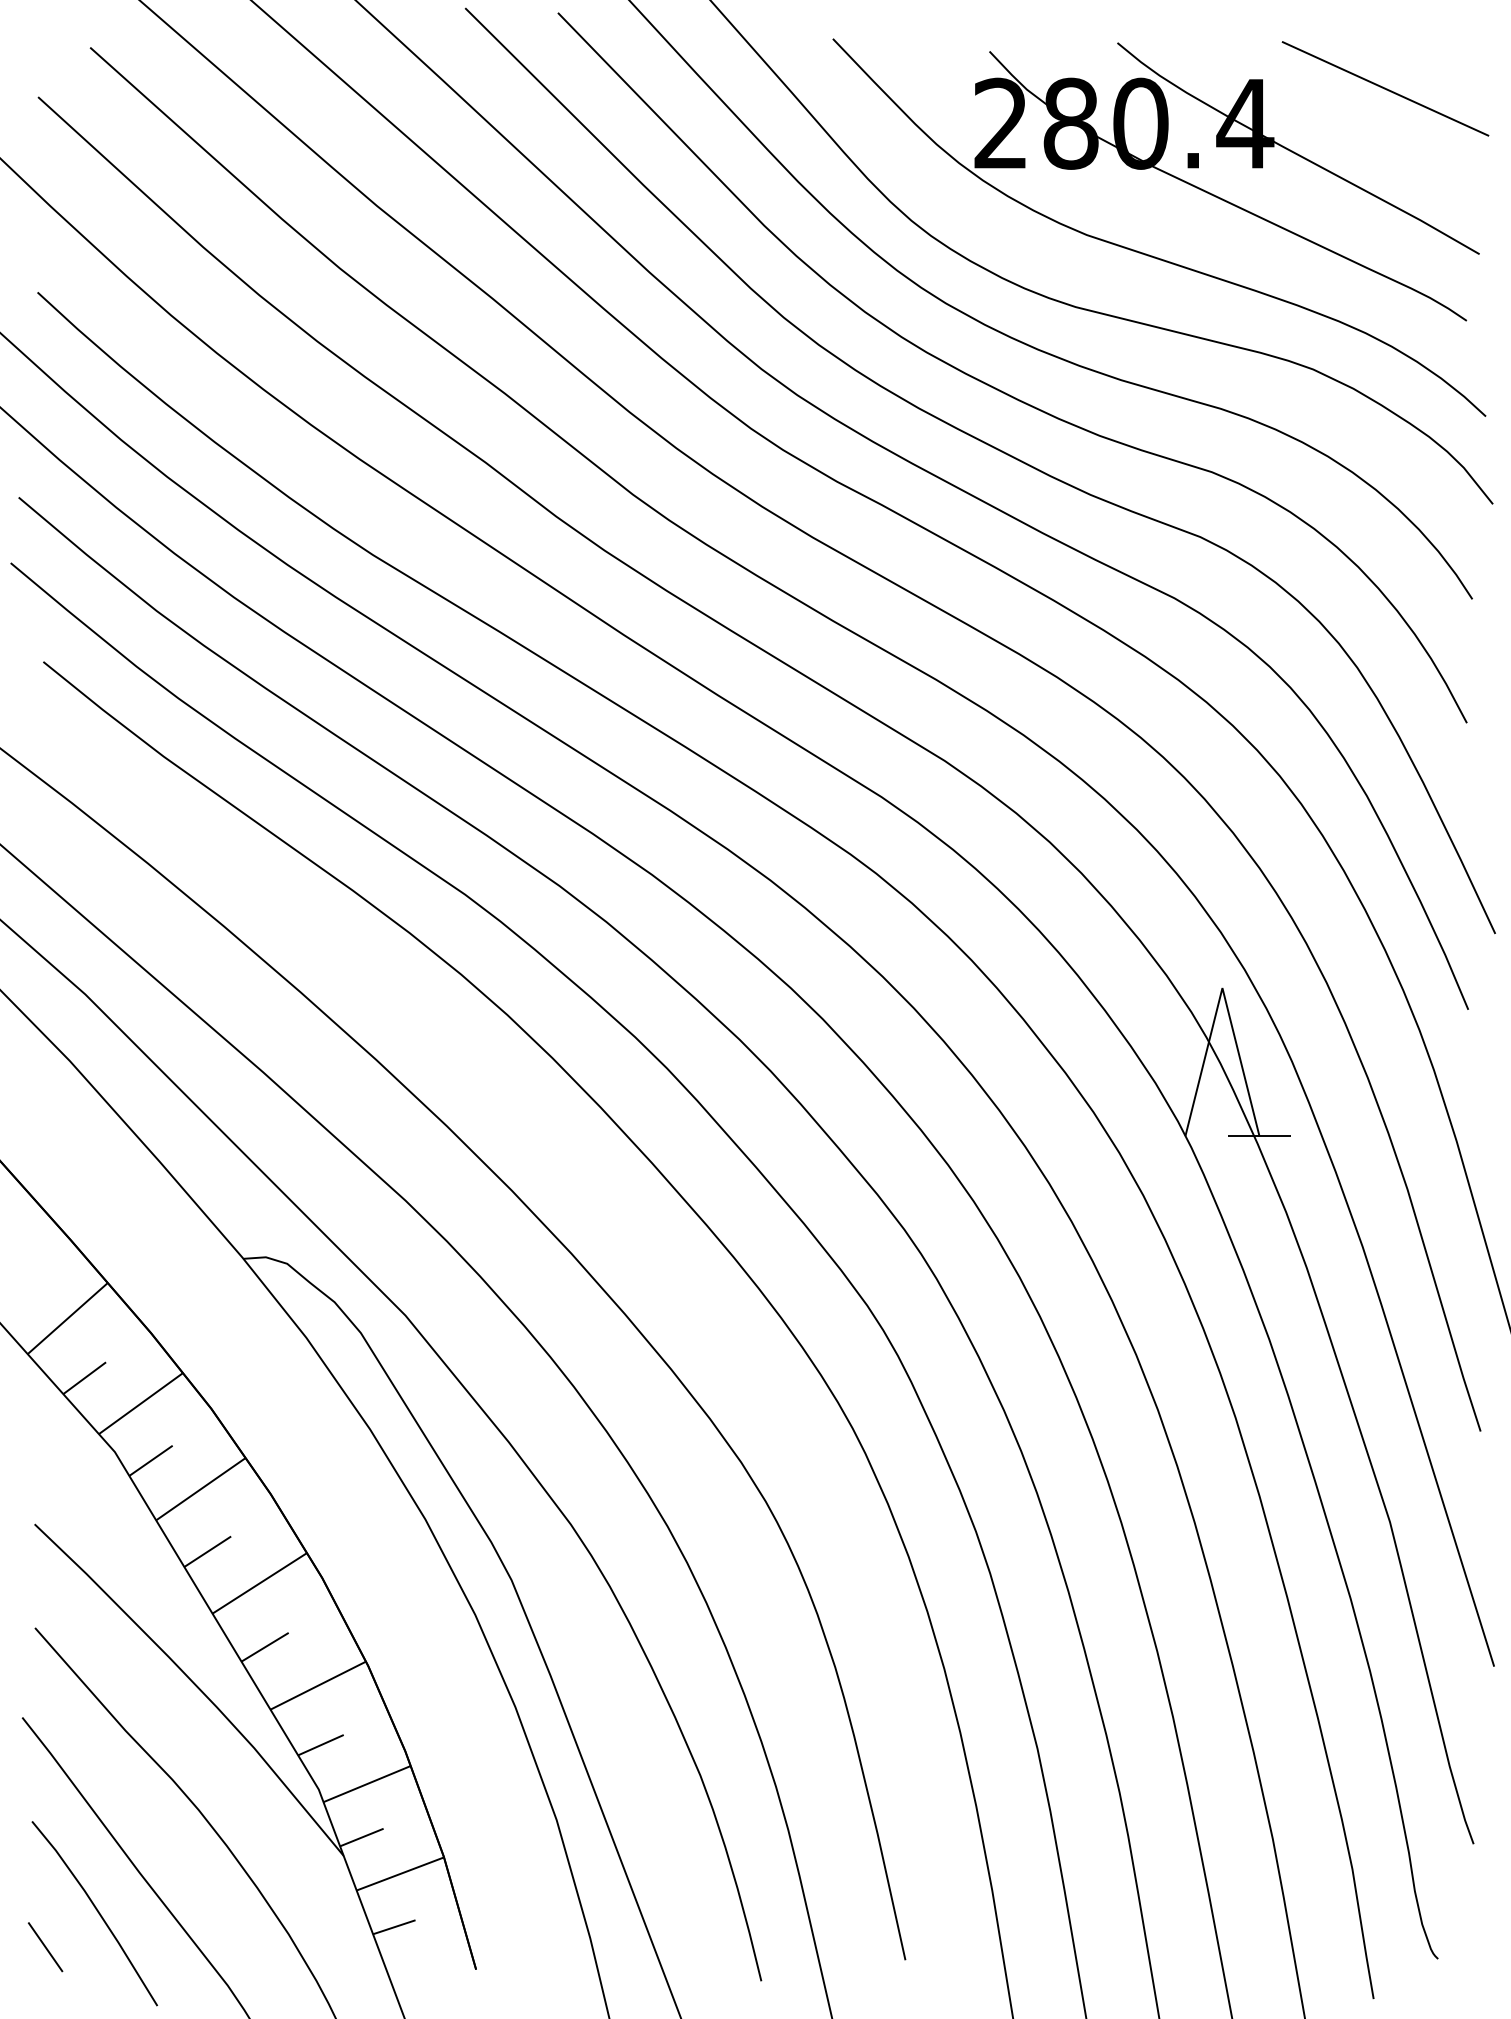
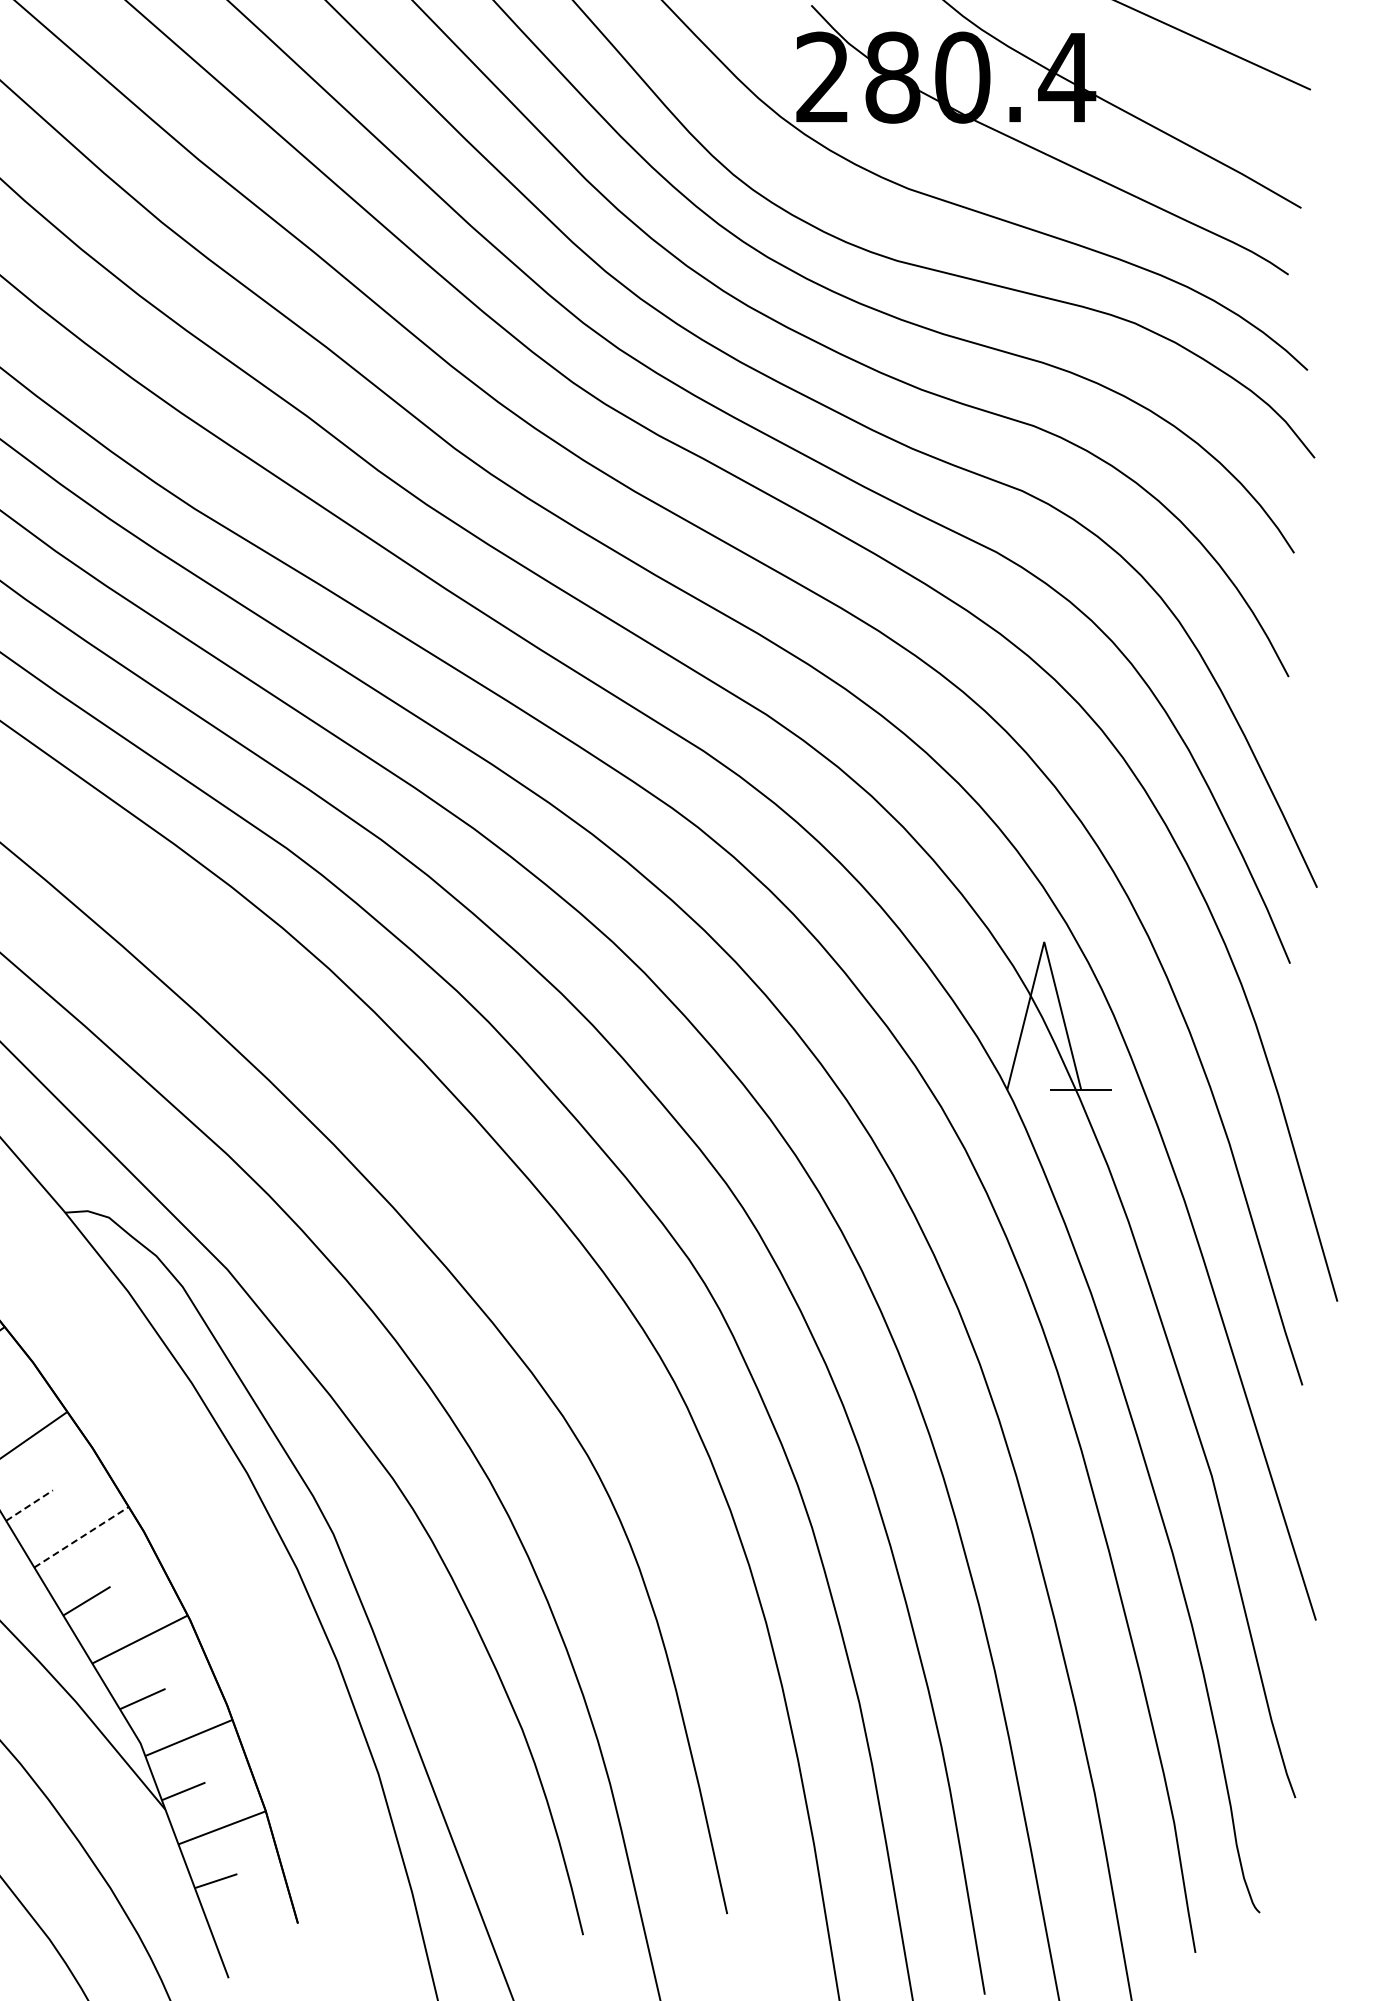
line: (207, 1551) -> (29, 1505), solid -> dashed
line: (260, 1583) -> (82, 1537), solid -> dashed

